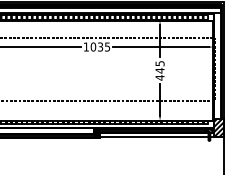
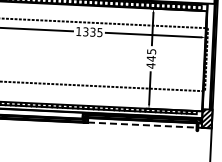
text: (93, 46) -> (85, 31), 1035 -> 1335
line: (154, 137) -> (142, 125), solid -> dashed

